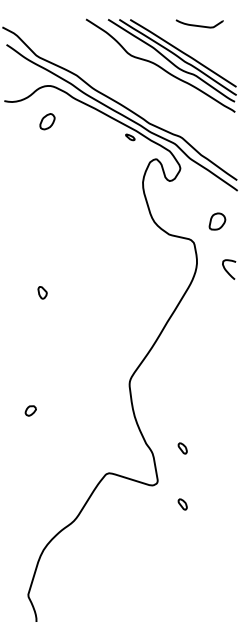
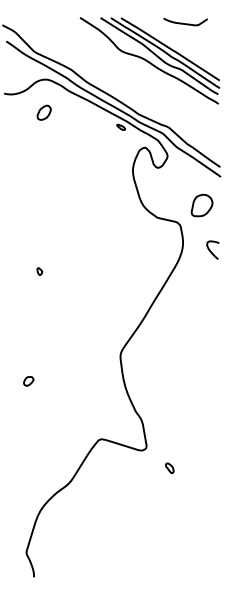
part: (216, 221) -> (201, 205), size x1.43
part: (42, 292) -> (39, 271), size x0.62
part: (182, 447) -> (169, 415), removed

